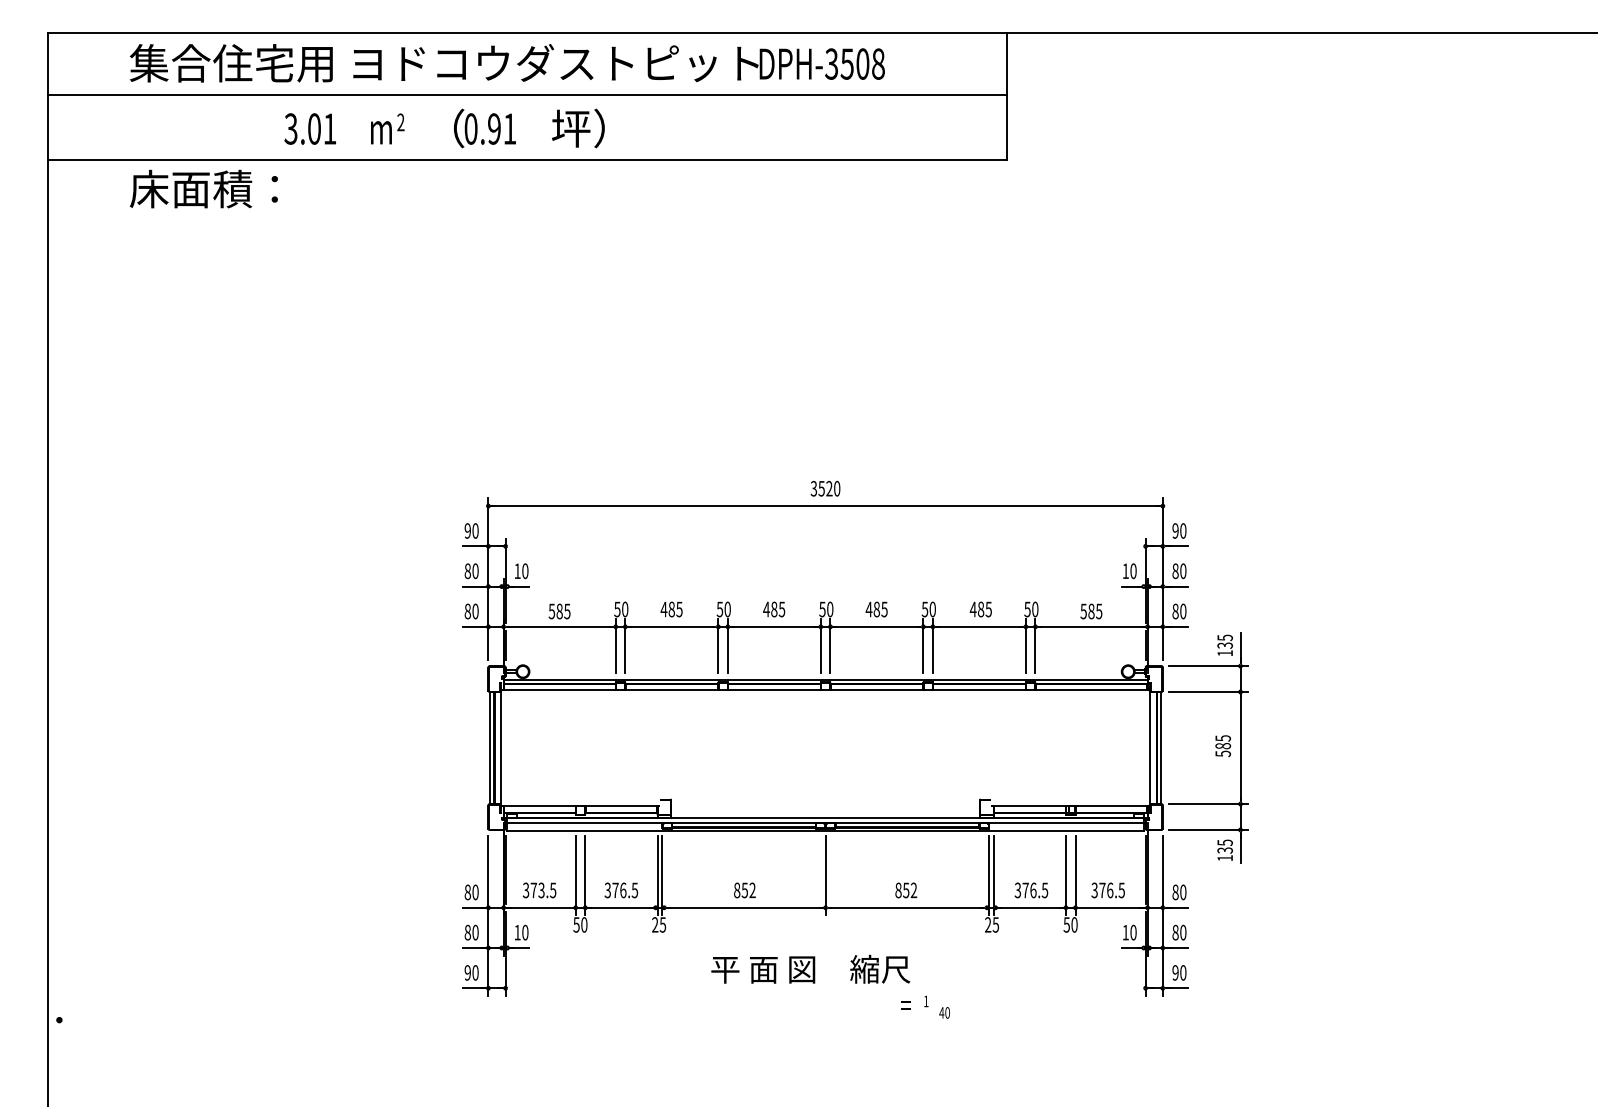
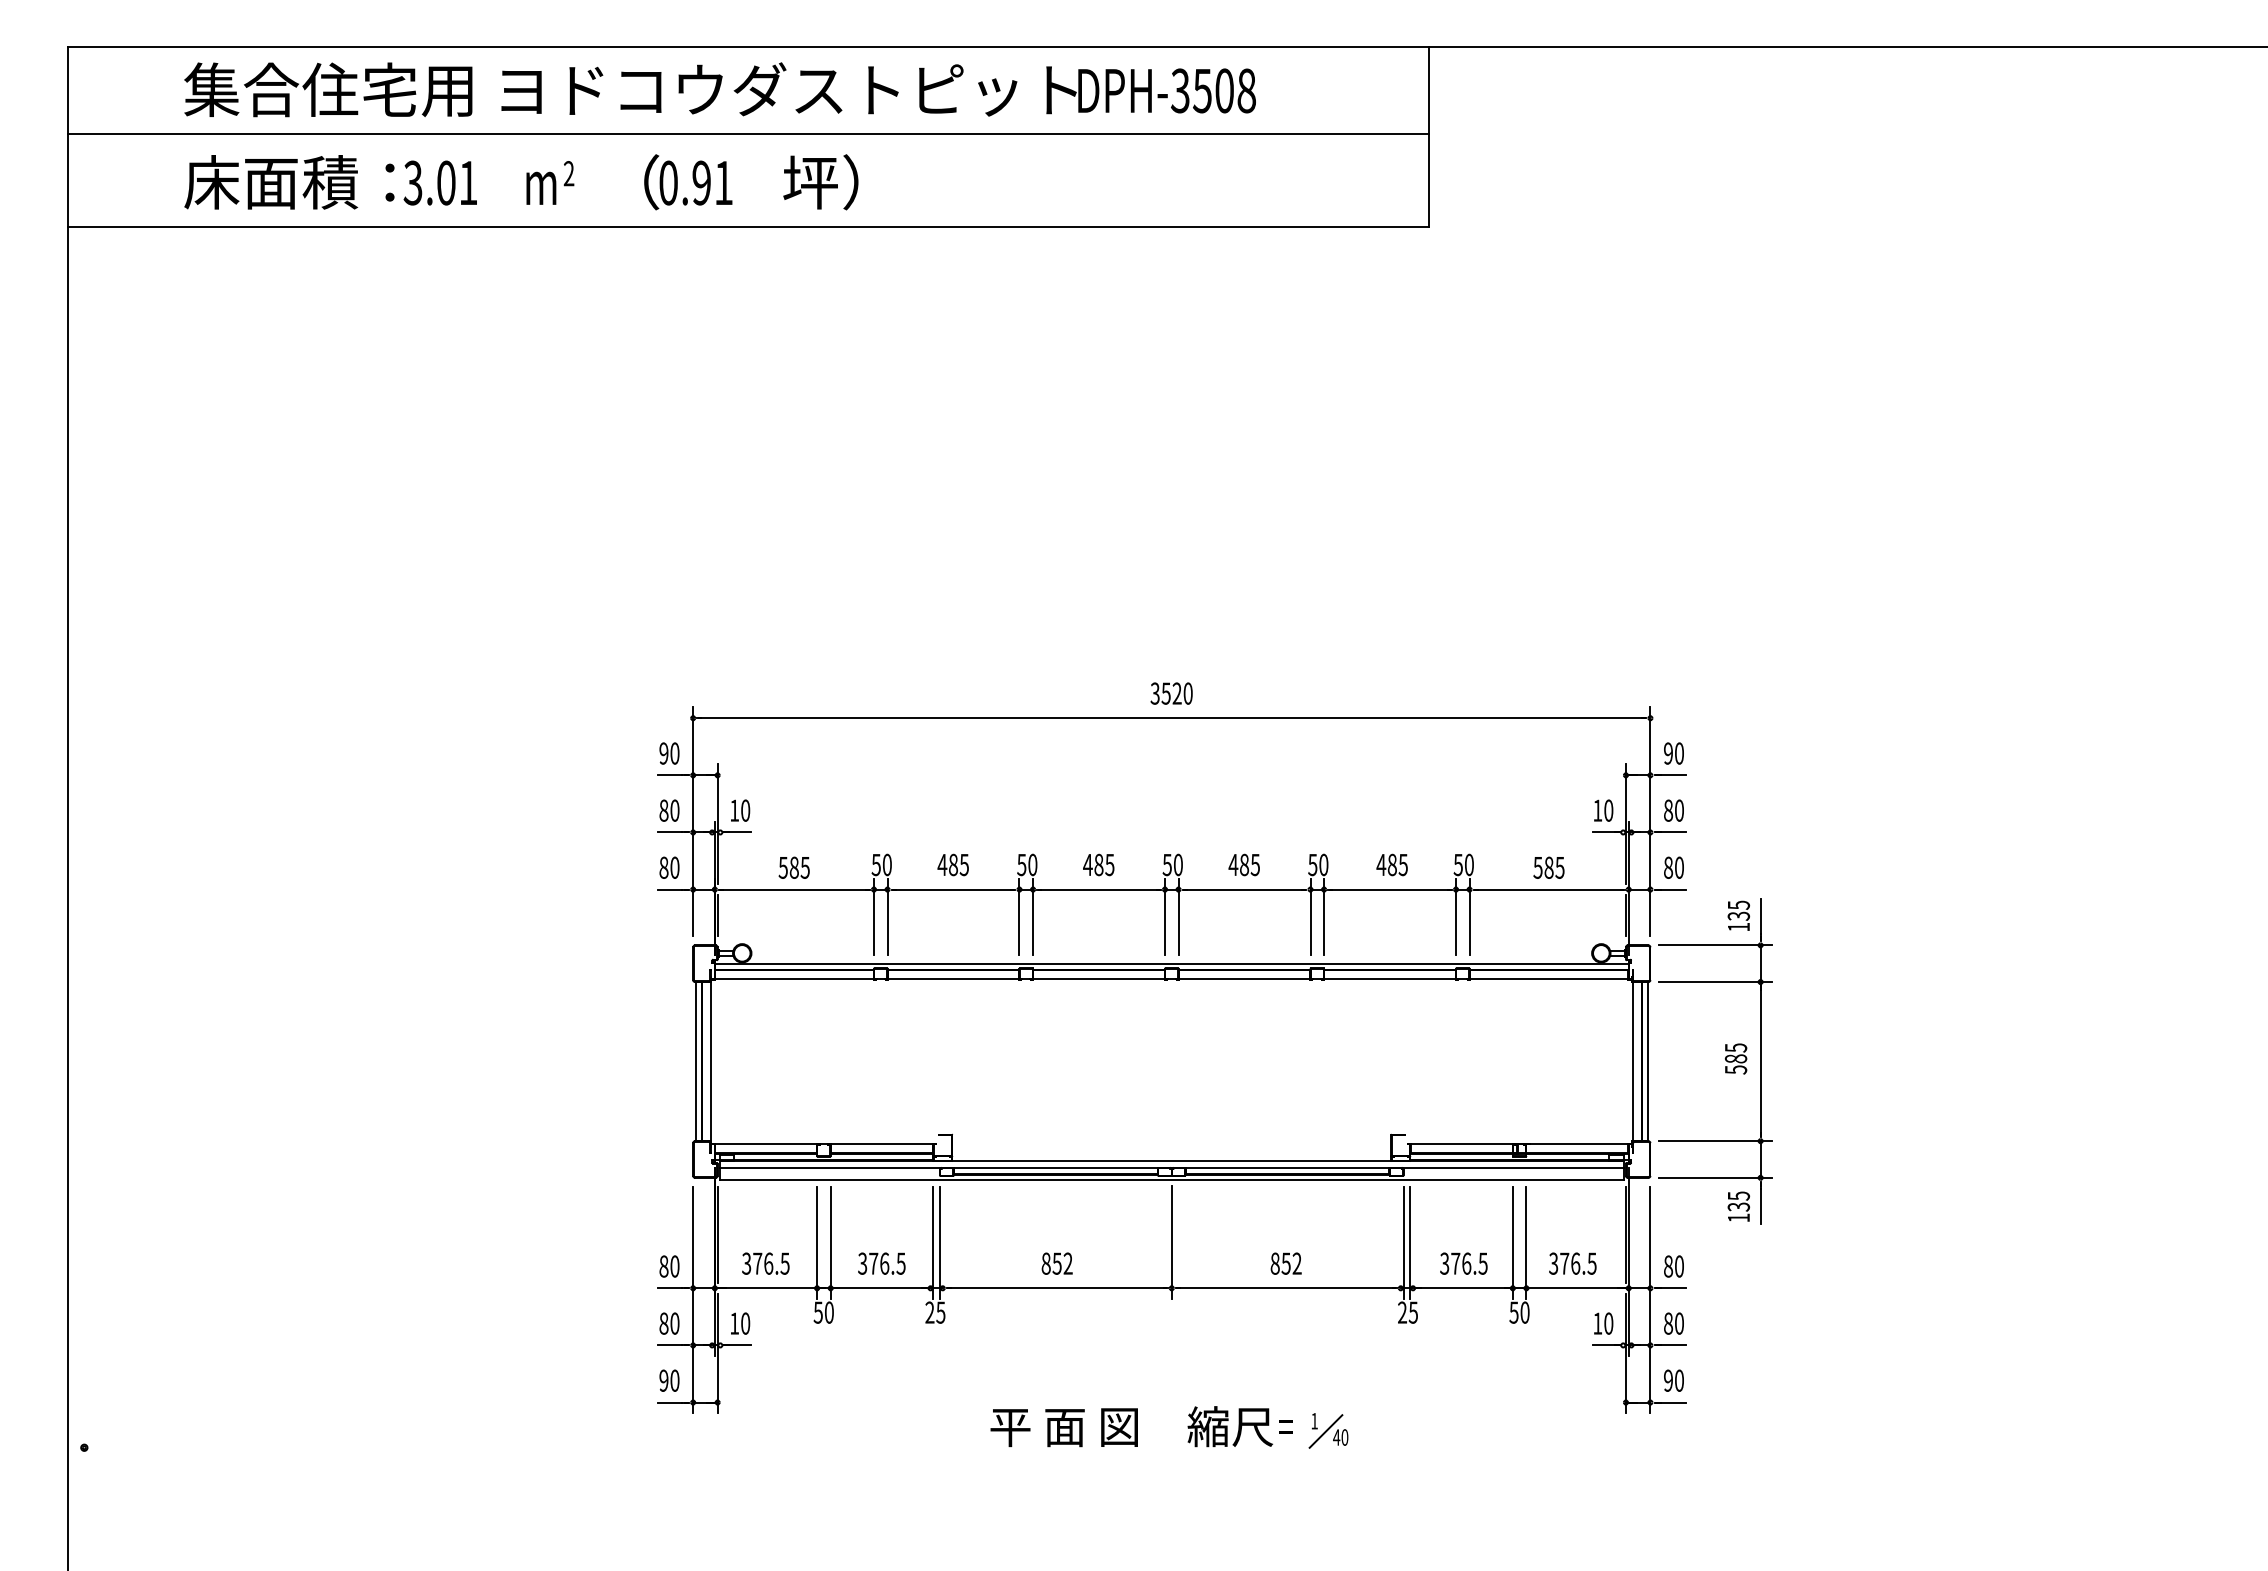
text: (203, 189) -> (289, 182), moved
text: (541, 890) -> (768, 1263), 373.5 -> 376.5
text: (810, 969) -> (1131, 1426), moved
line: (933, 1008) -> (1325, 1431), added

